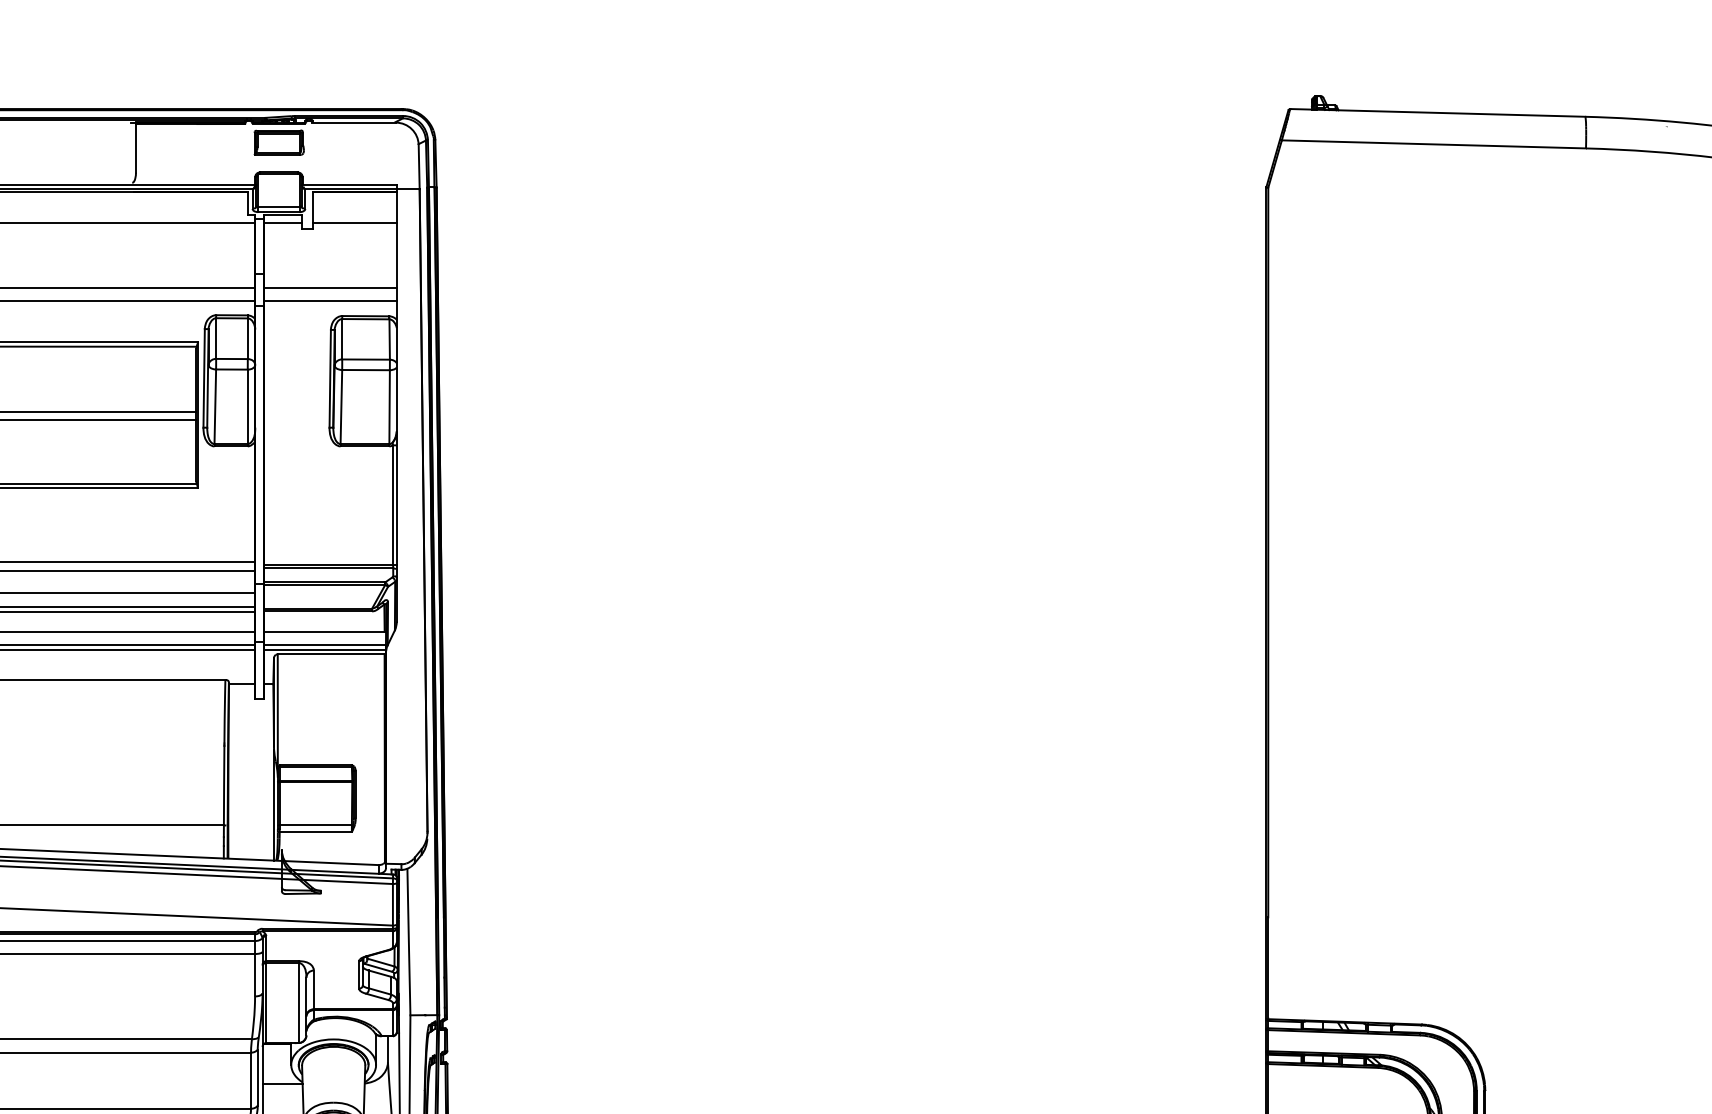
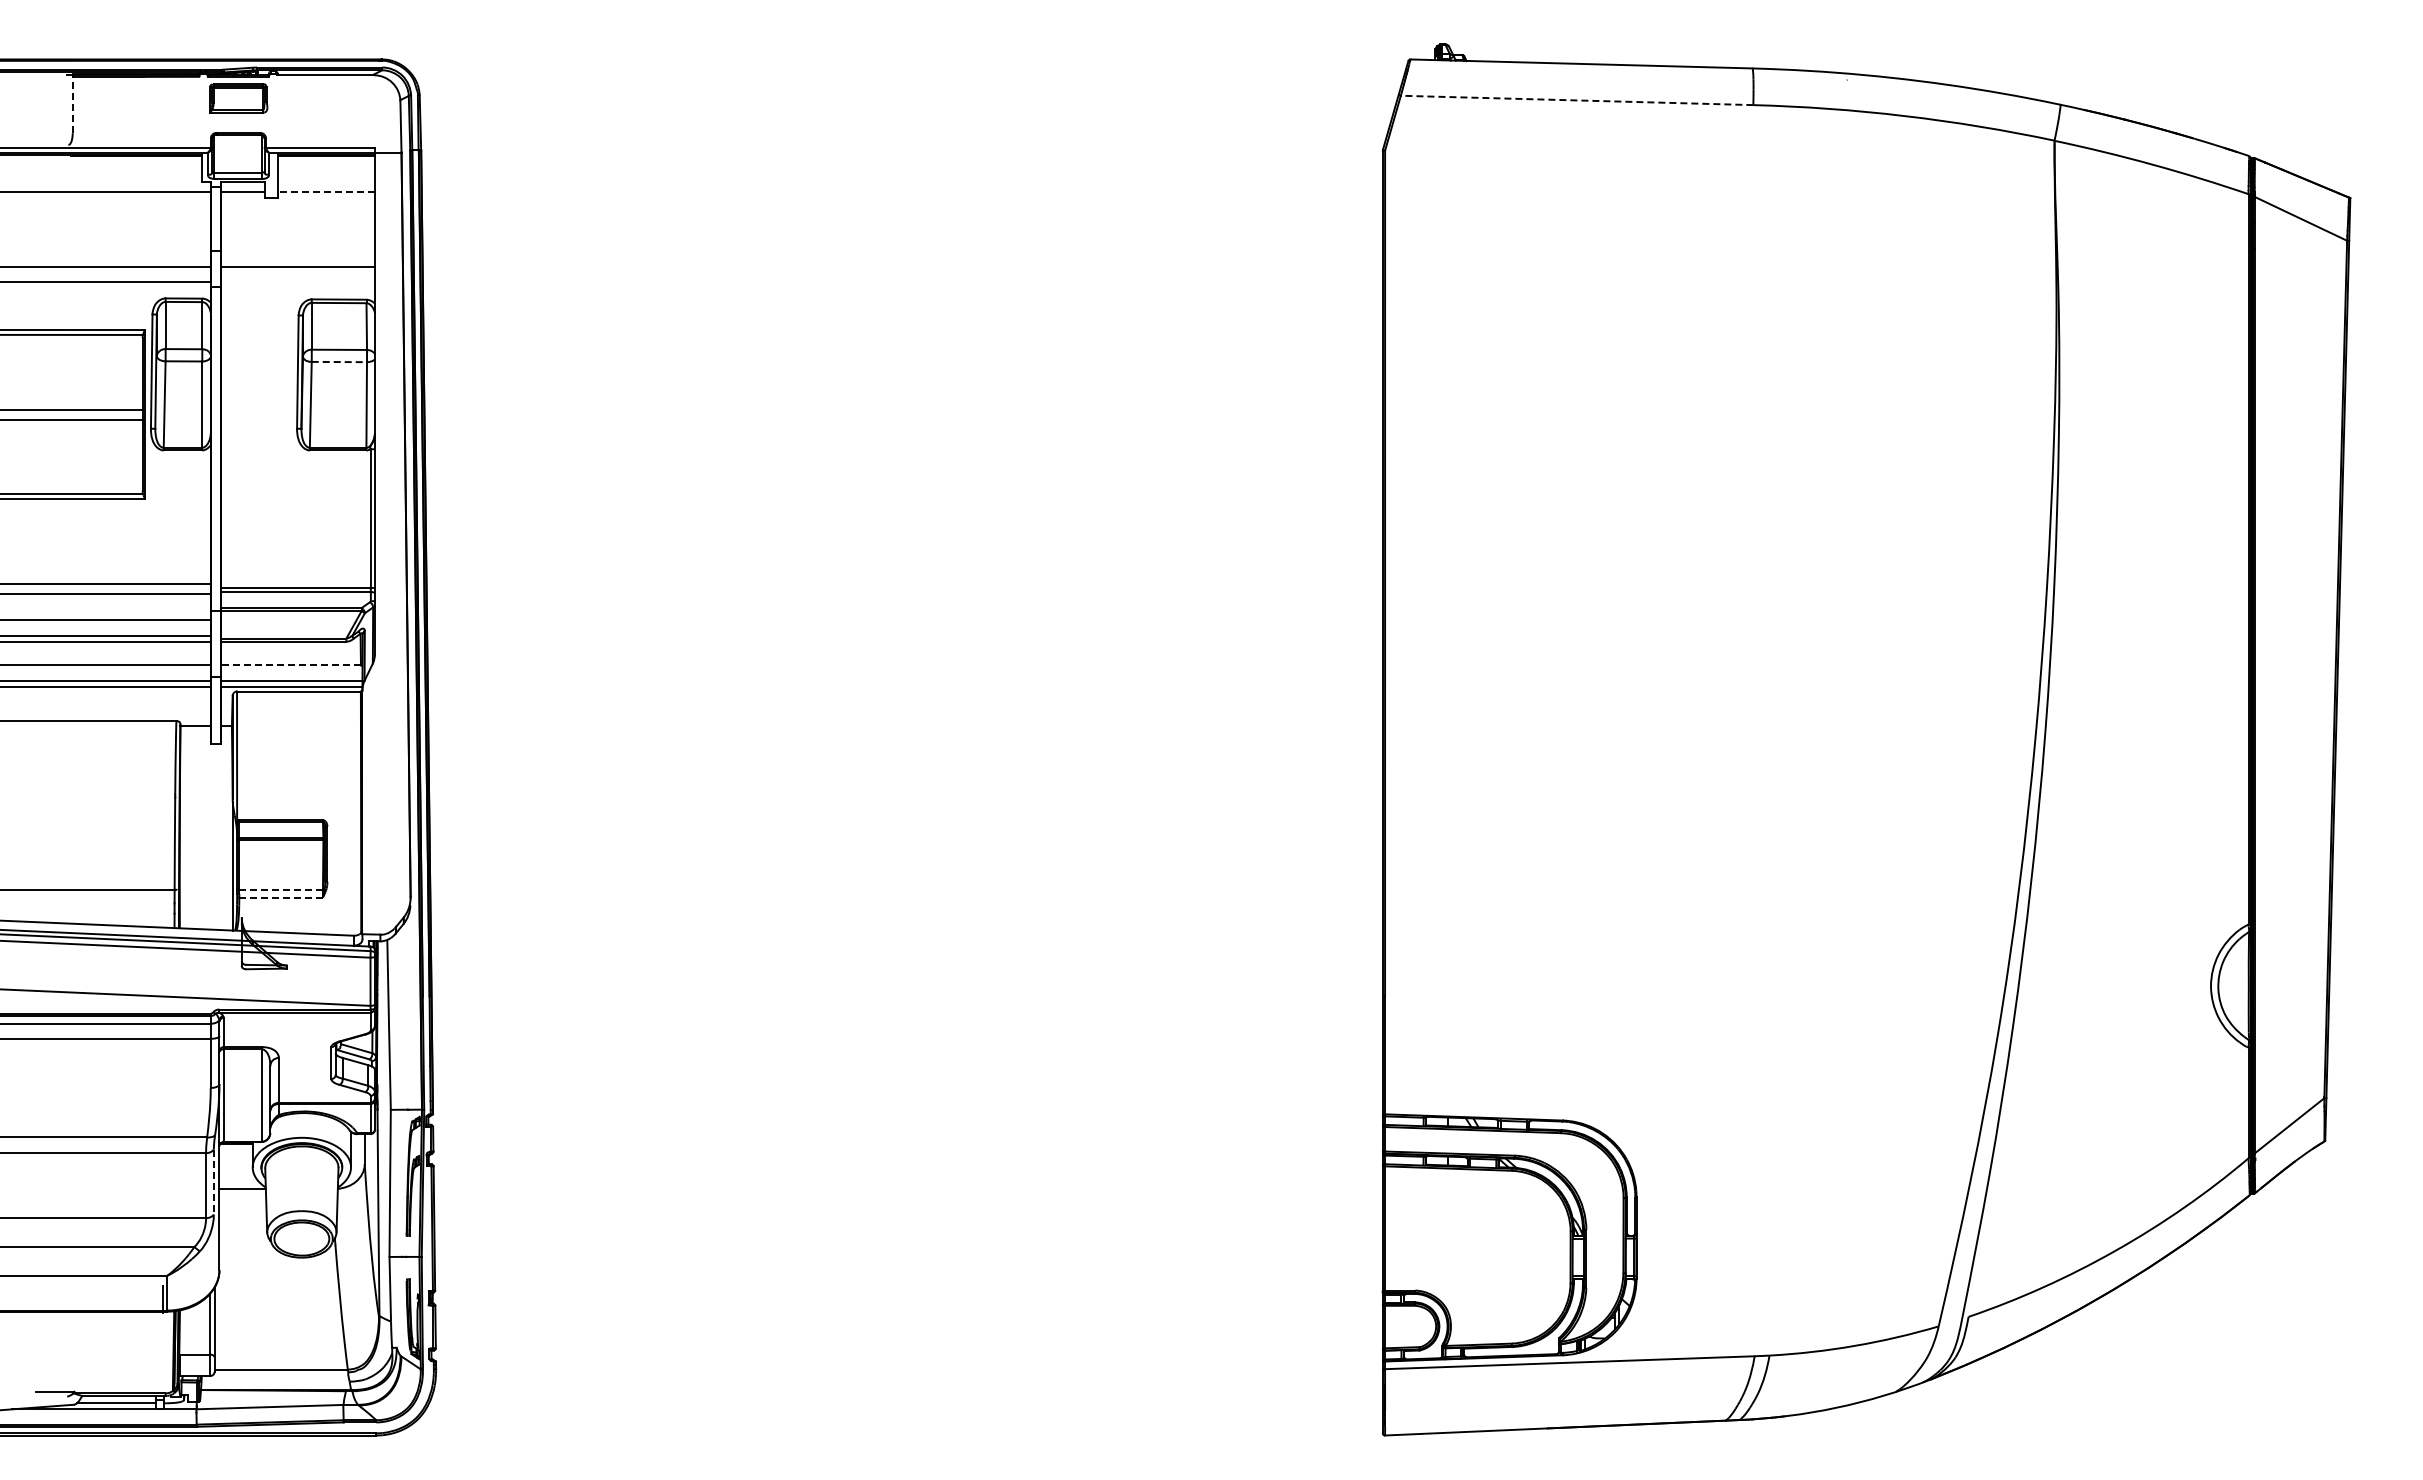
line: (1433, 144) -> (1576, 100), solid -> dashed
line: (135, 147) -> (72, 104), solid -> dashed
line: (354, 222) -> (326, 191), solid -> dashed
line: (329, 300) -> (297, 281), removed
line: (366, 370) -> (339, 362), solid -> dashed
line: (323, 631) -> (290, 665), solid -> dashed
line: (316, 825) -> (281, 889), solid -> dashed
line: (316, 832) -> (281, 897), solid -> dashed
line: (257, 1077) -> (213, 1182), solid -> dashed

